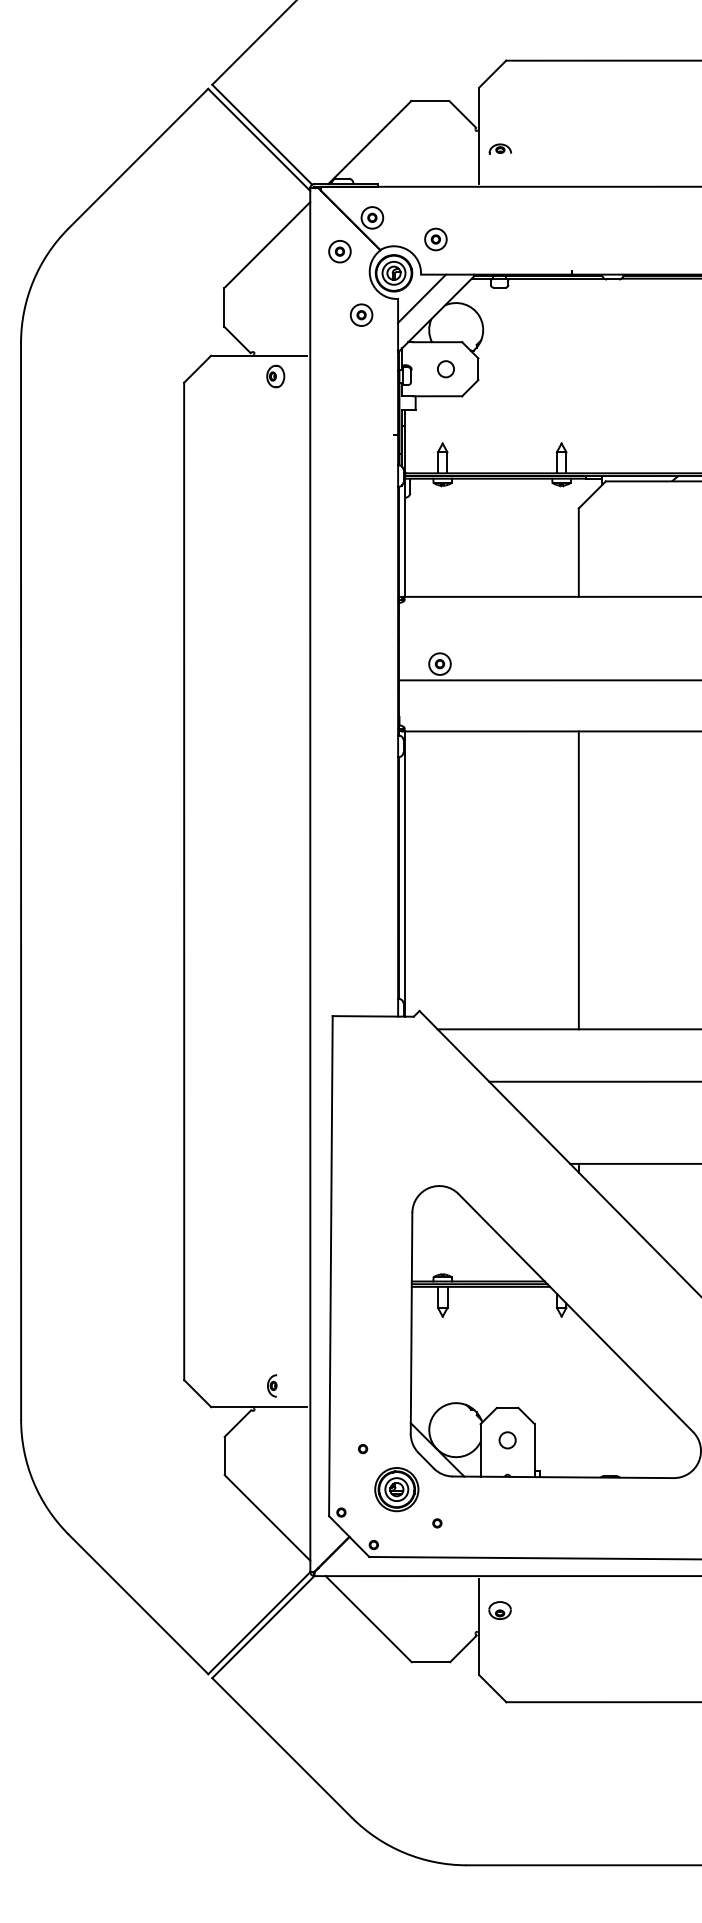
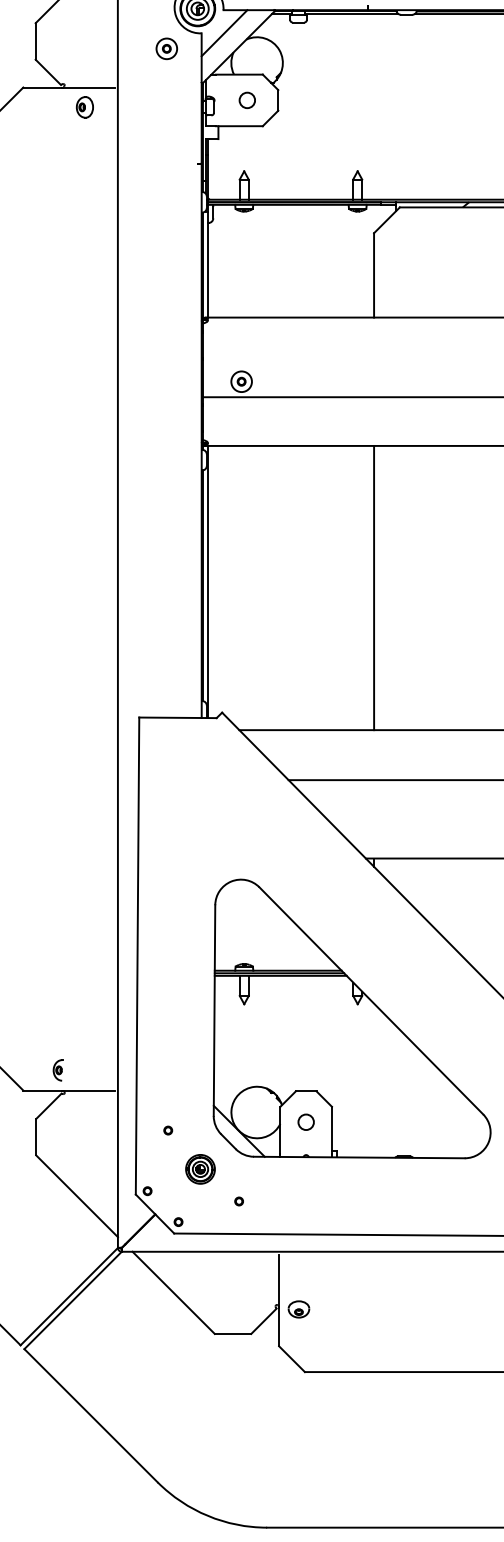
part: (272, 1385) -> (58, 1069), moved
part: (396, 1489) -> (200, 1169), size x0.7
part: (499, 1610) -> (298, 1309), moved

